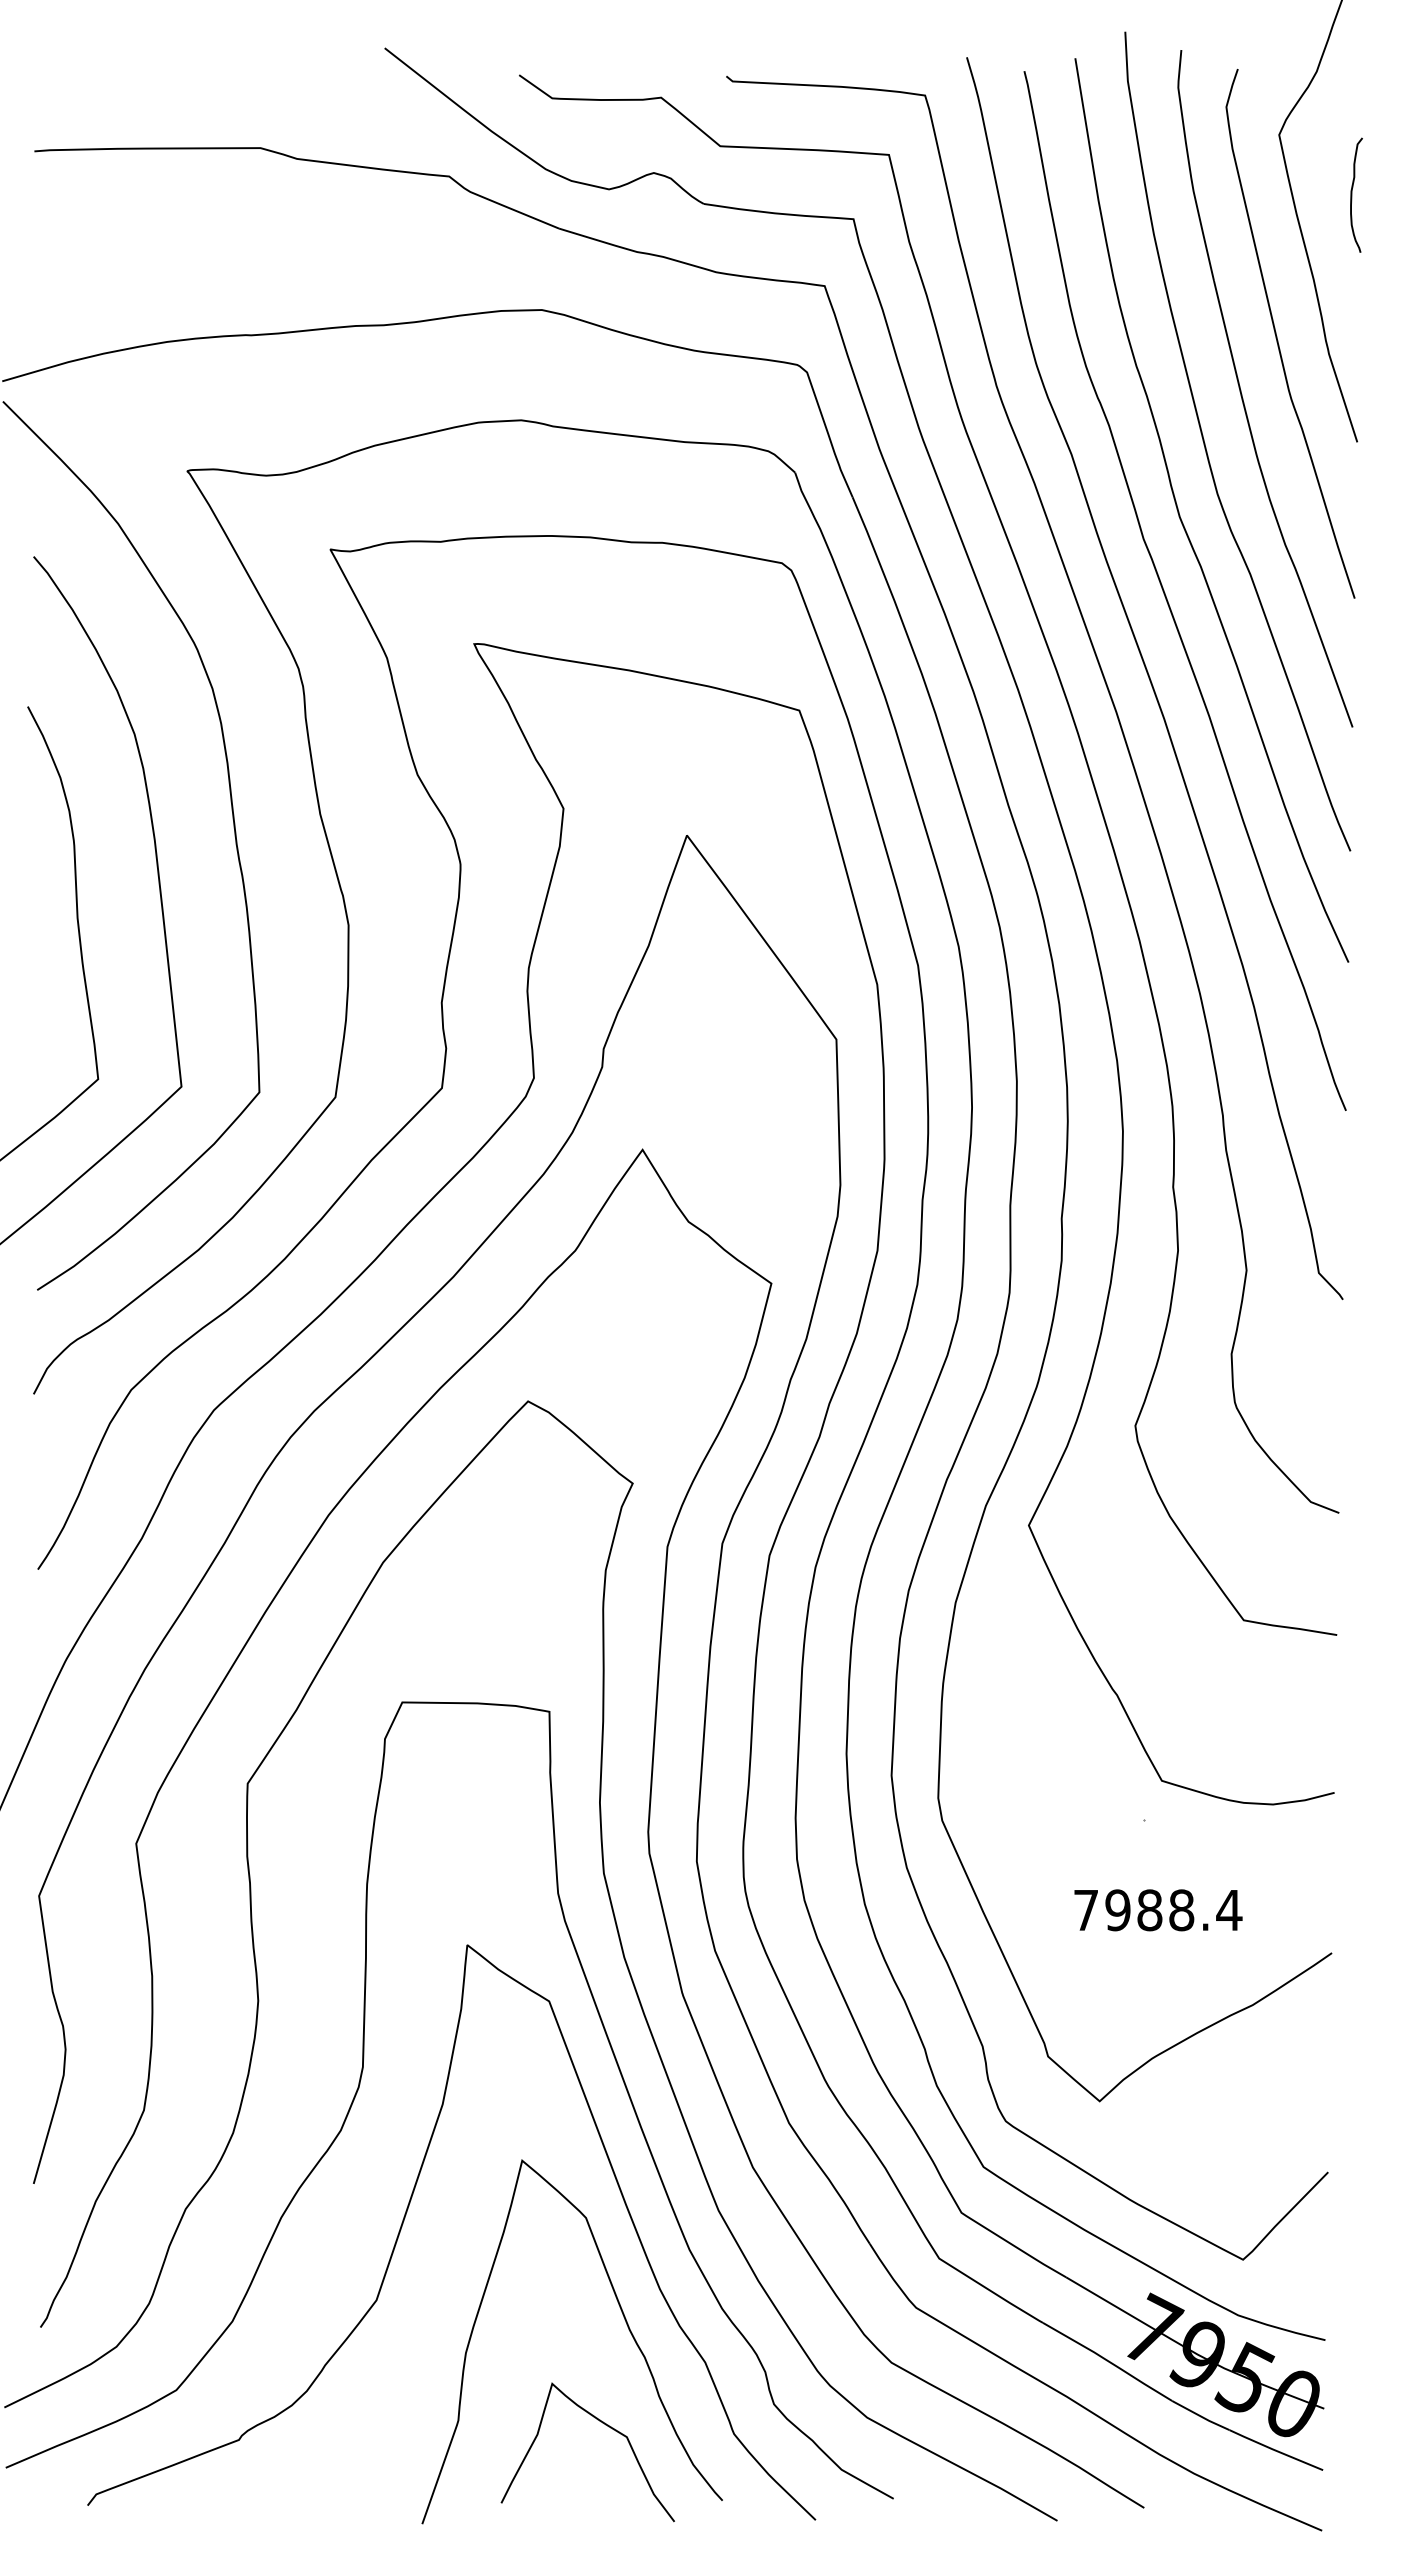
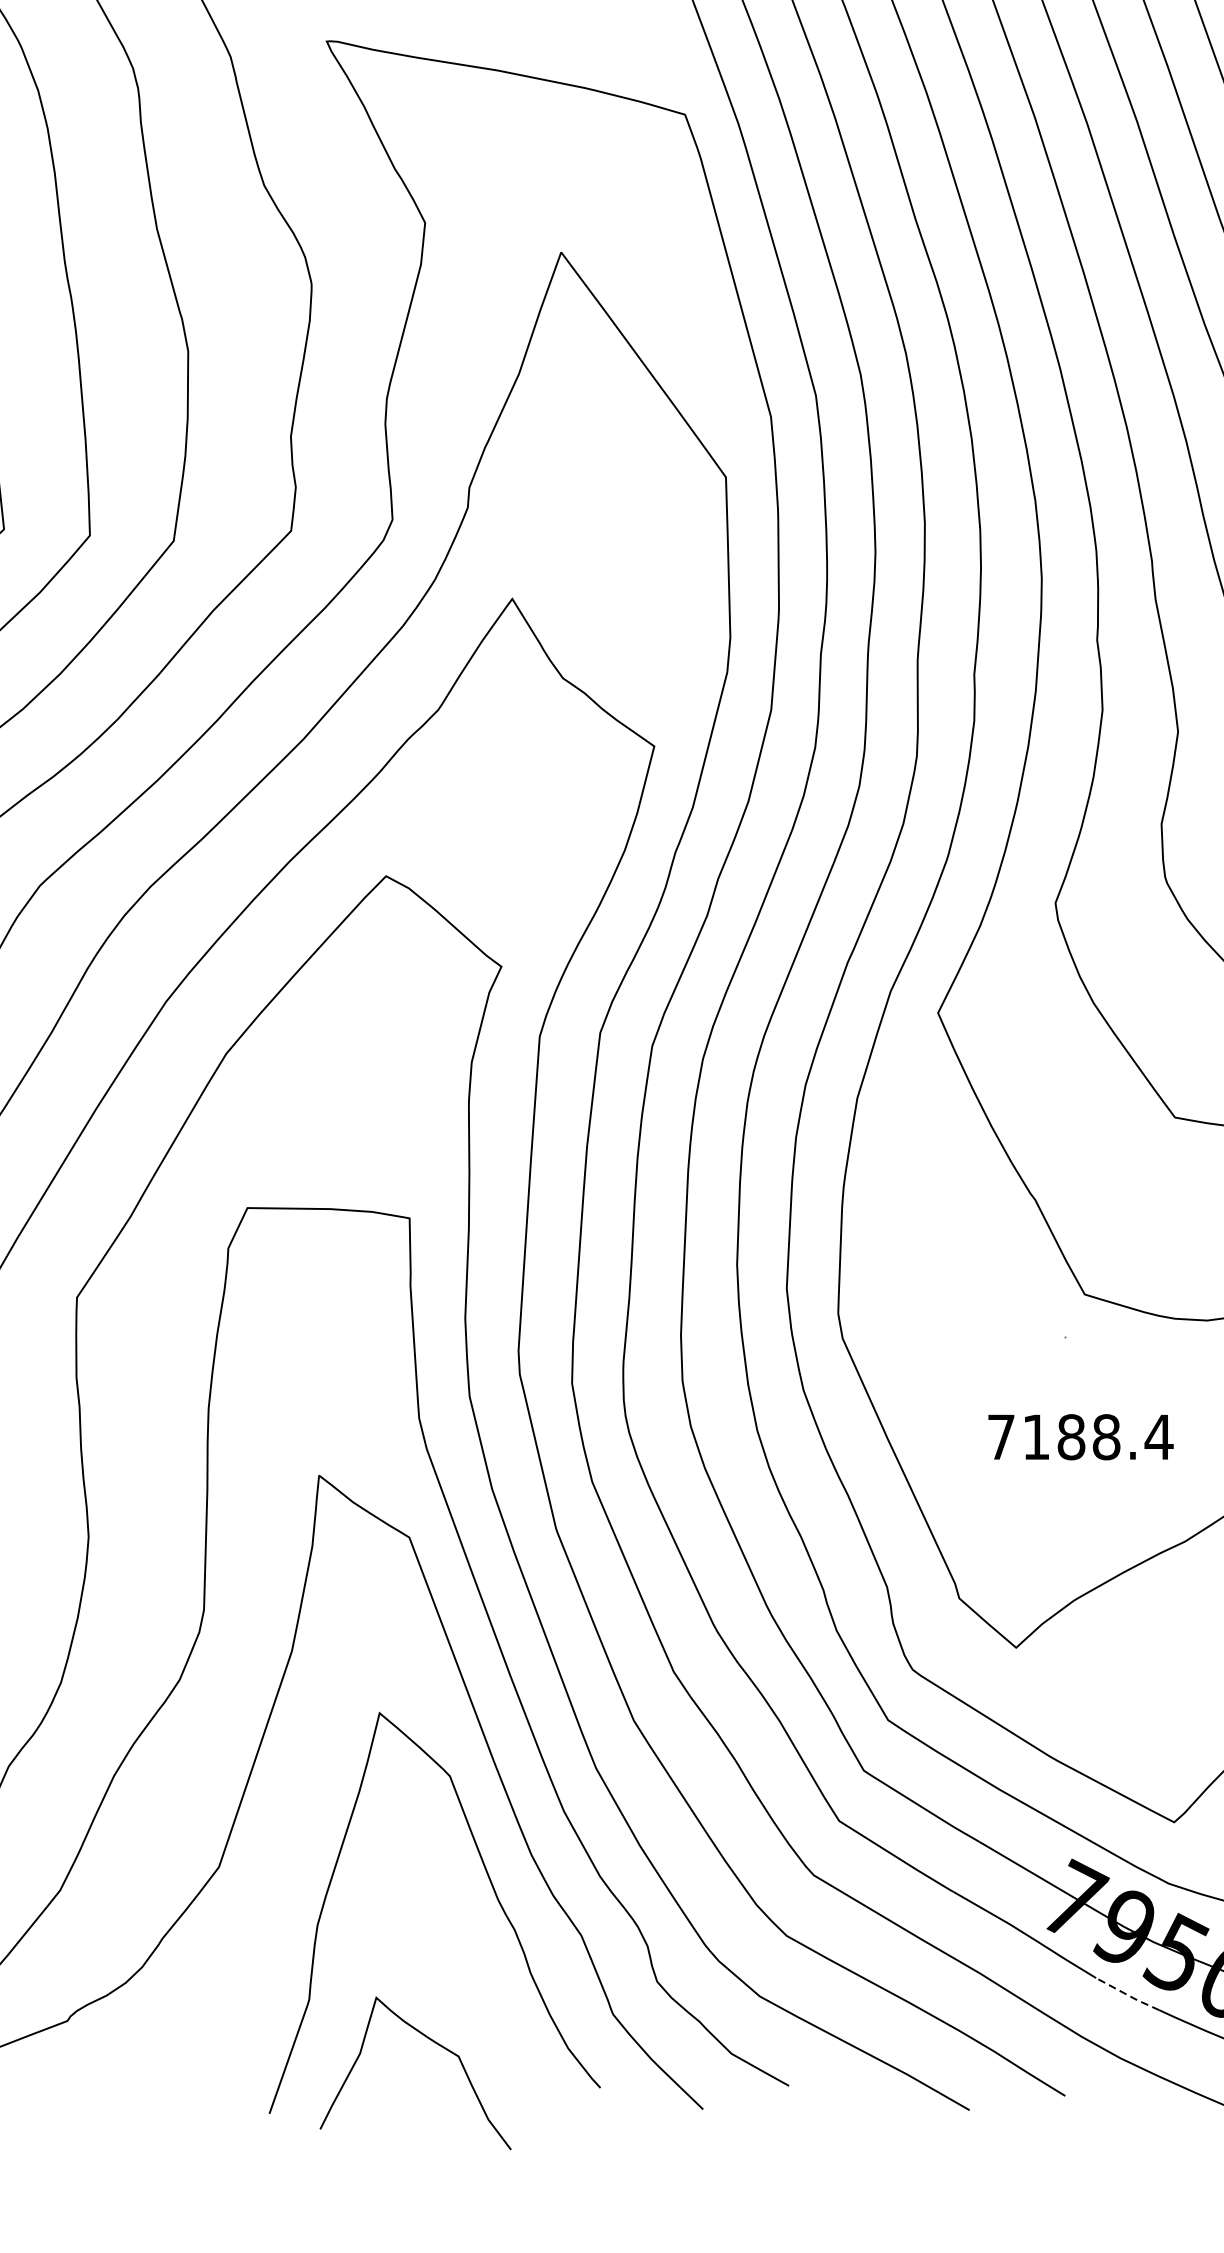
text: (1117, 1910) -> (1035, 1437), 7988.4 -> 7188.4
line: (1200, 2416) -> (1127, 1995), solid -> dashed
curve: (605, 2425) -> (435, 2043), moved

